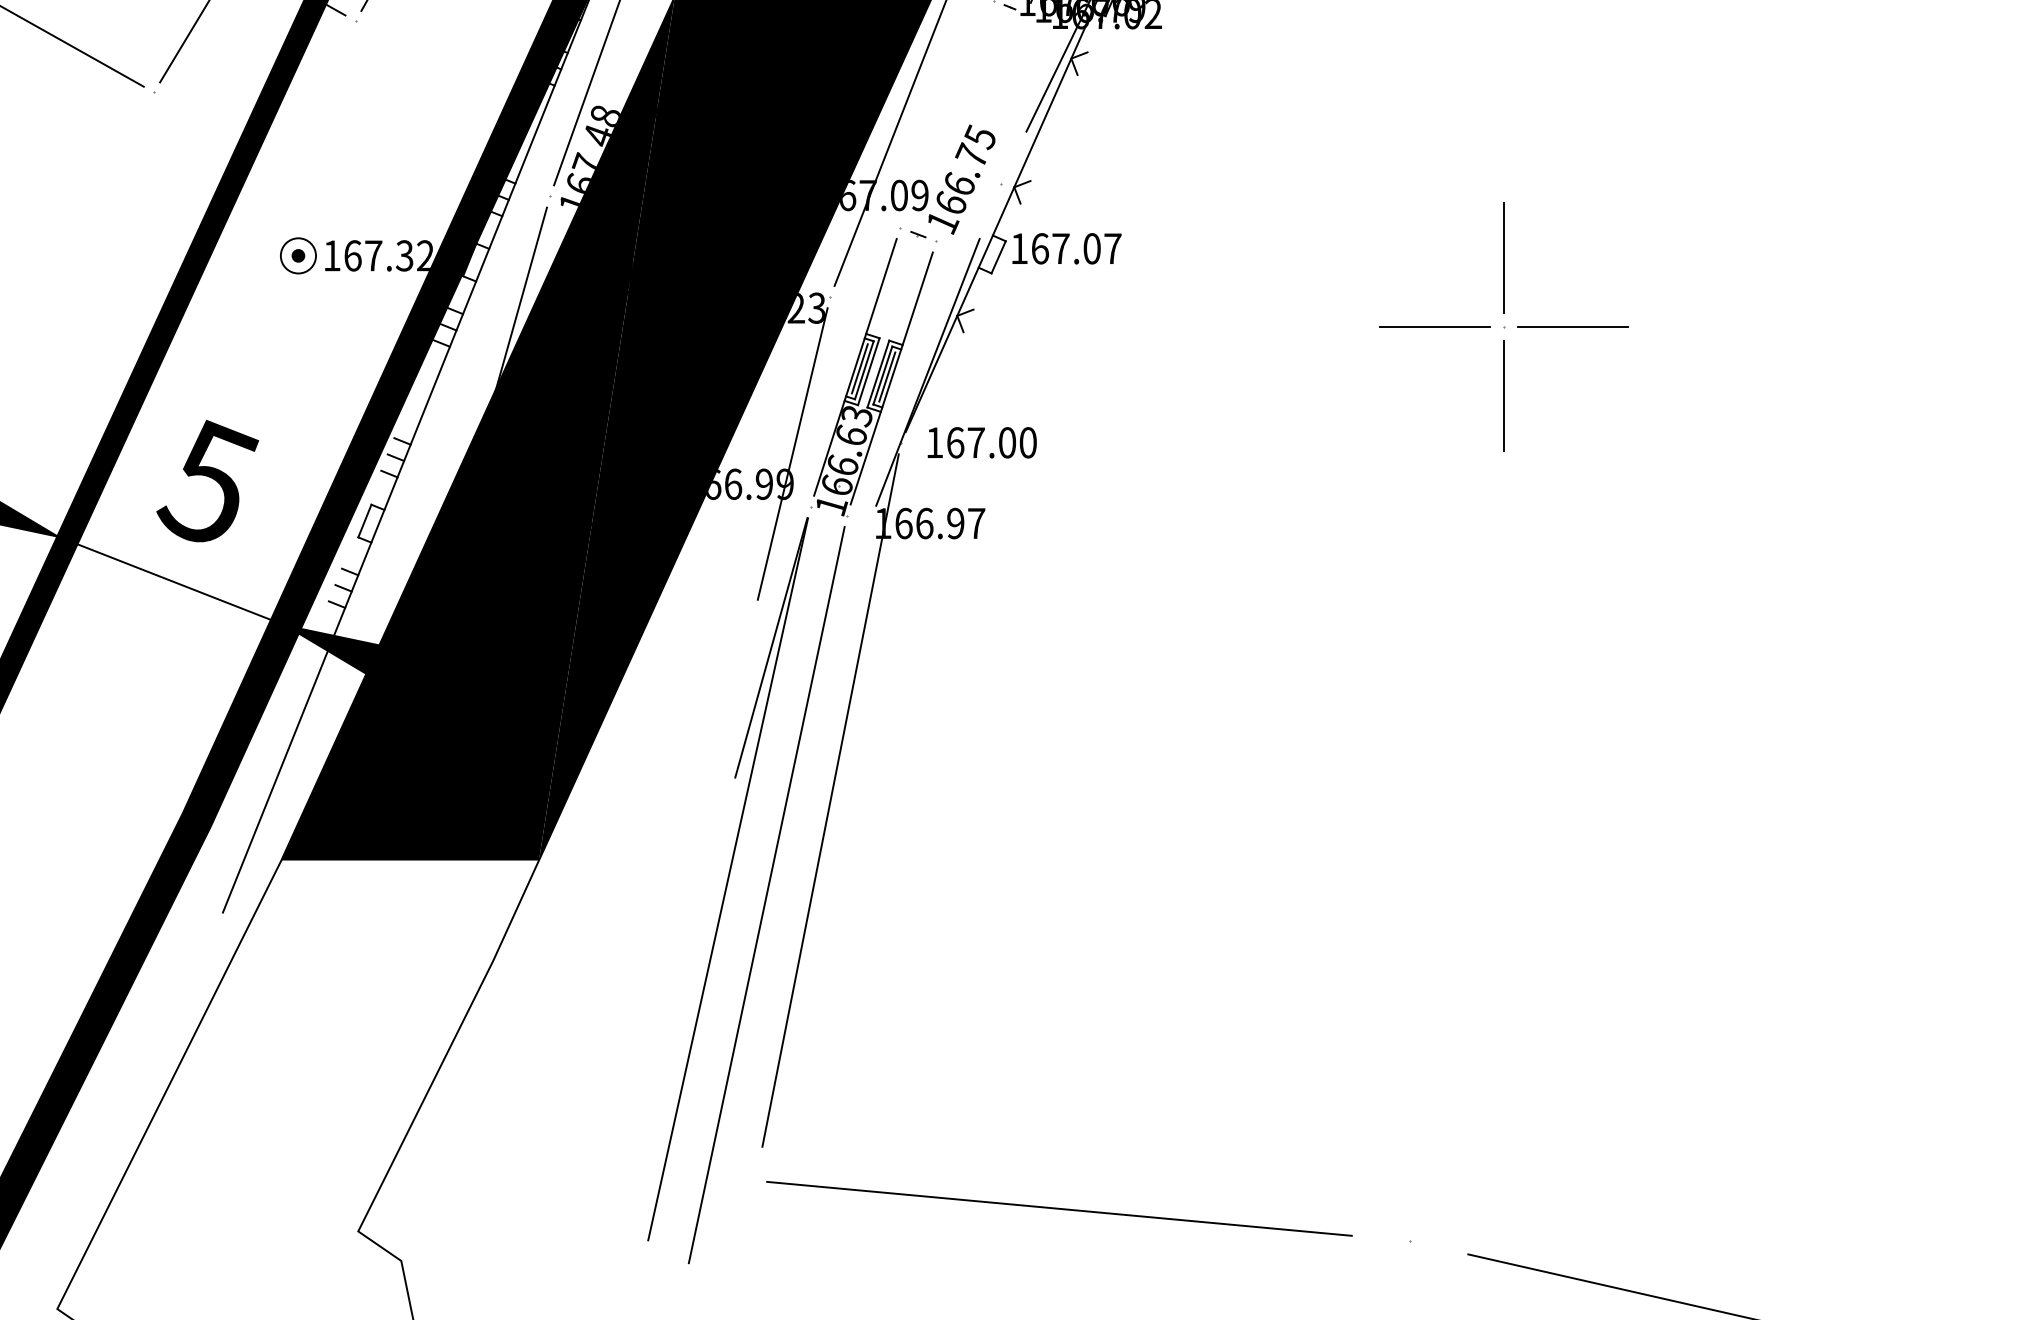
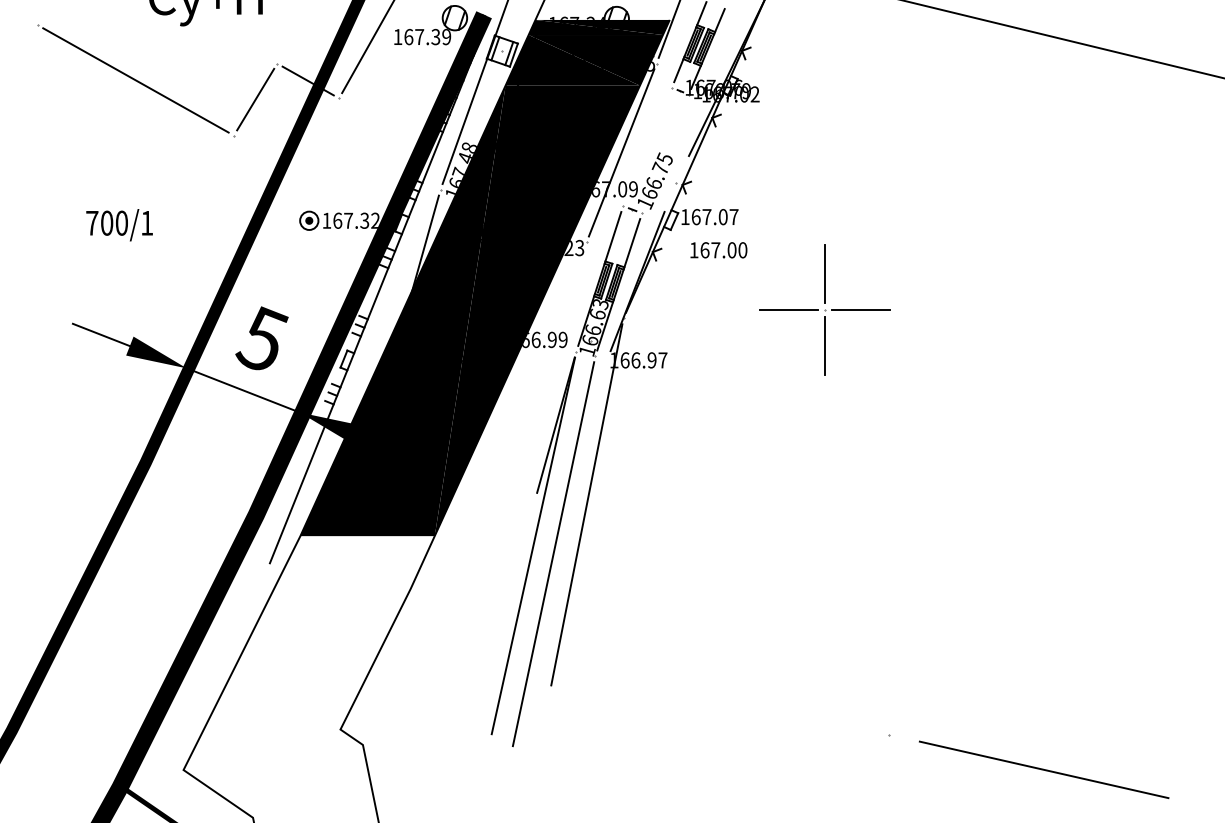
part: (1502, 326) -> (824, 309), moved
text: (981, 443) -> (718, 250), moved
line: (791, 454) -> (566, 324), removed
line: (1058, 1208) -> (705, 717), removed

